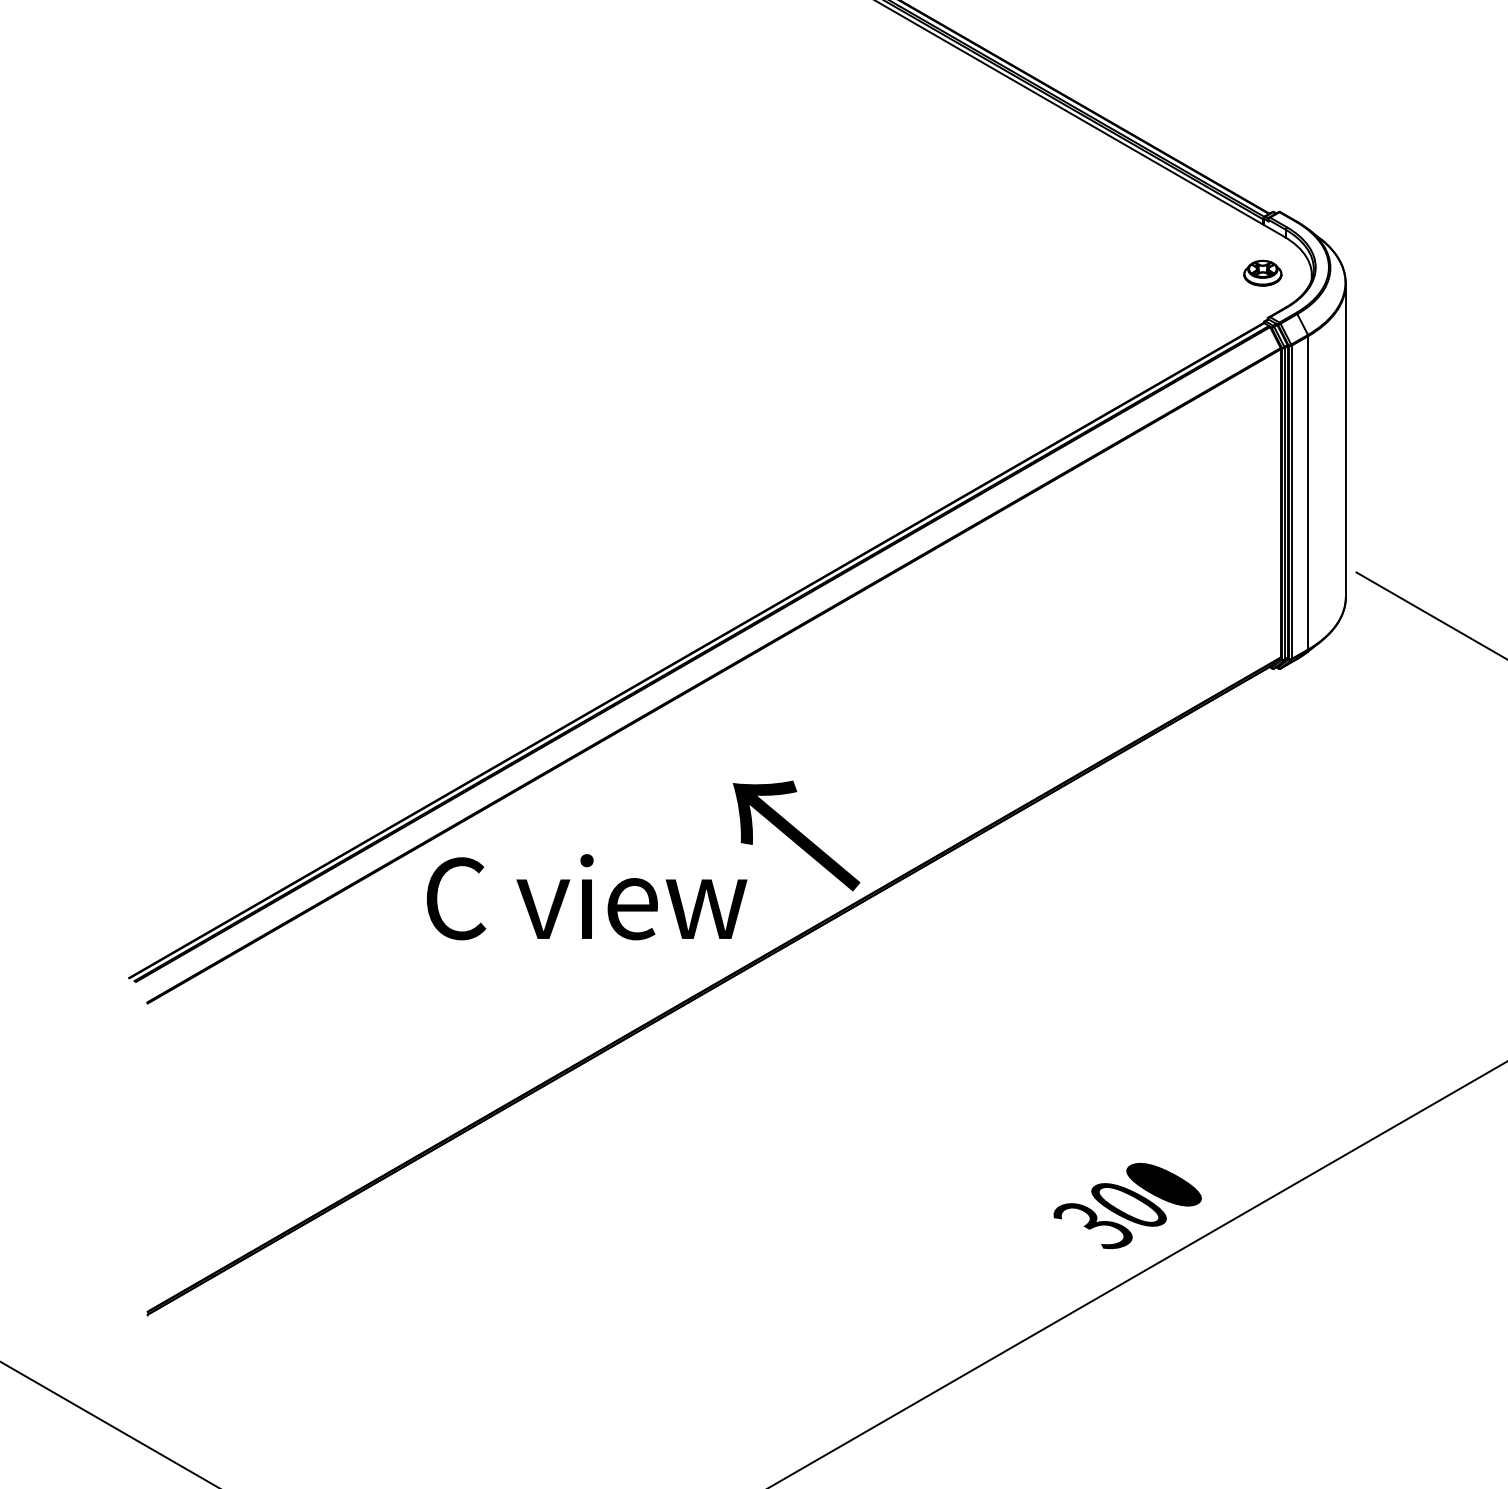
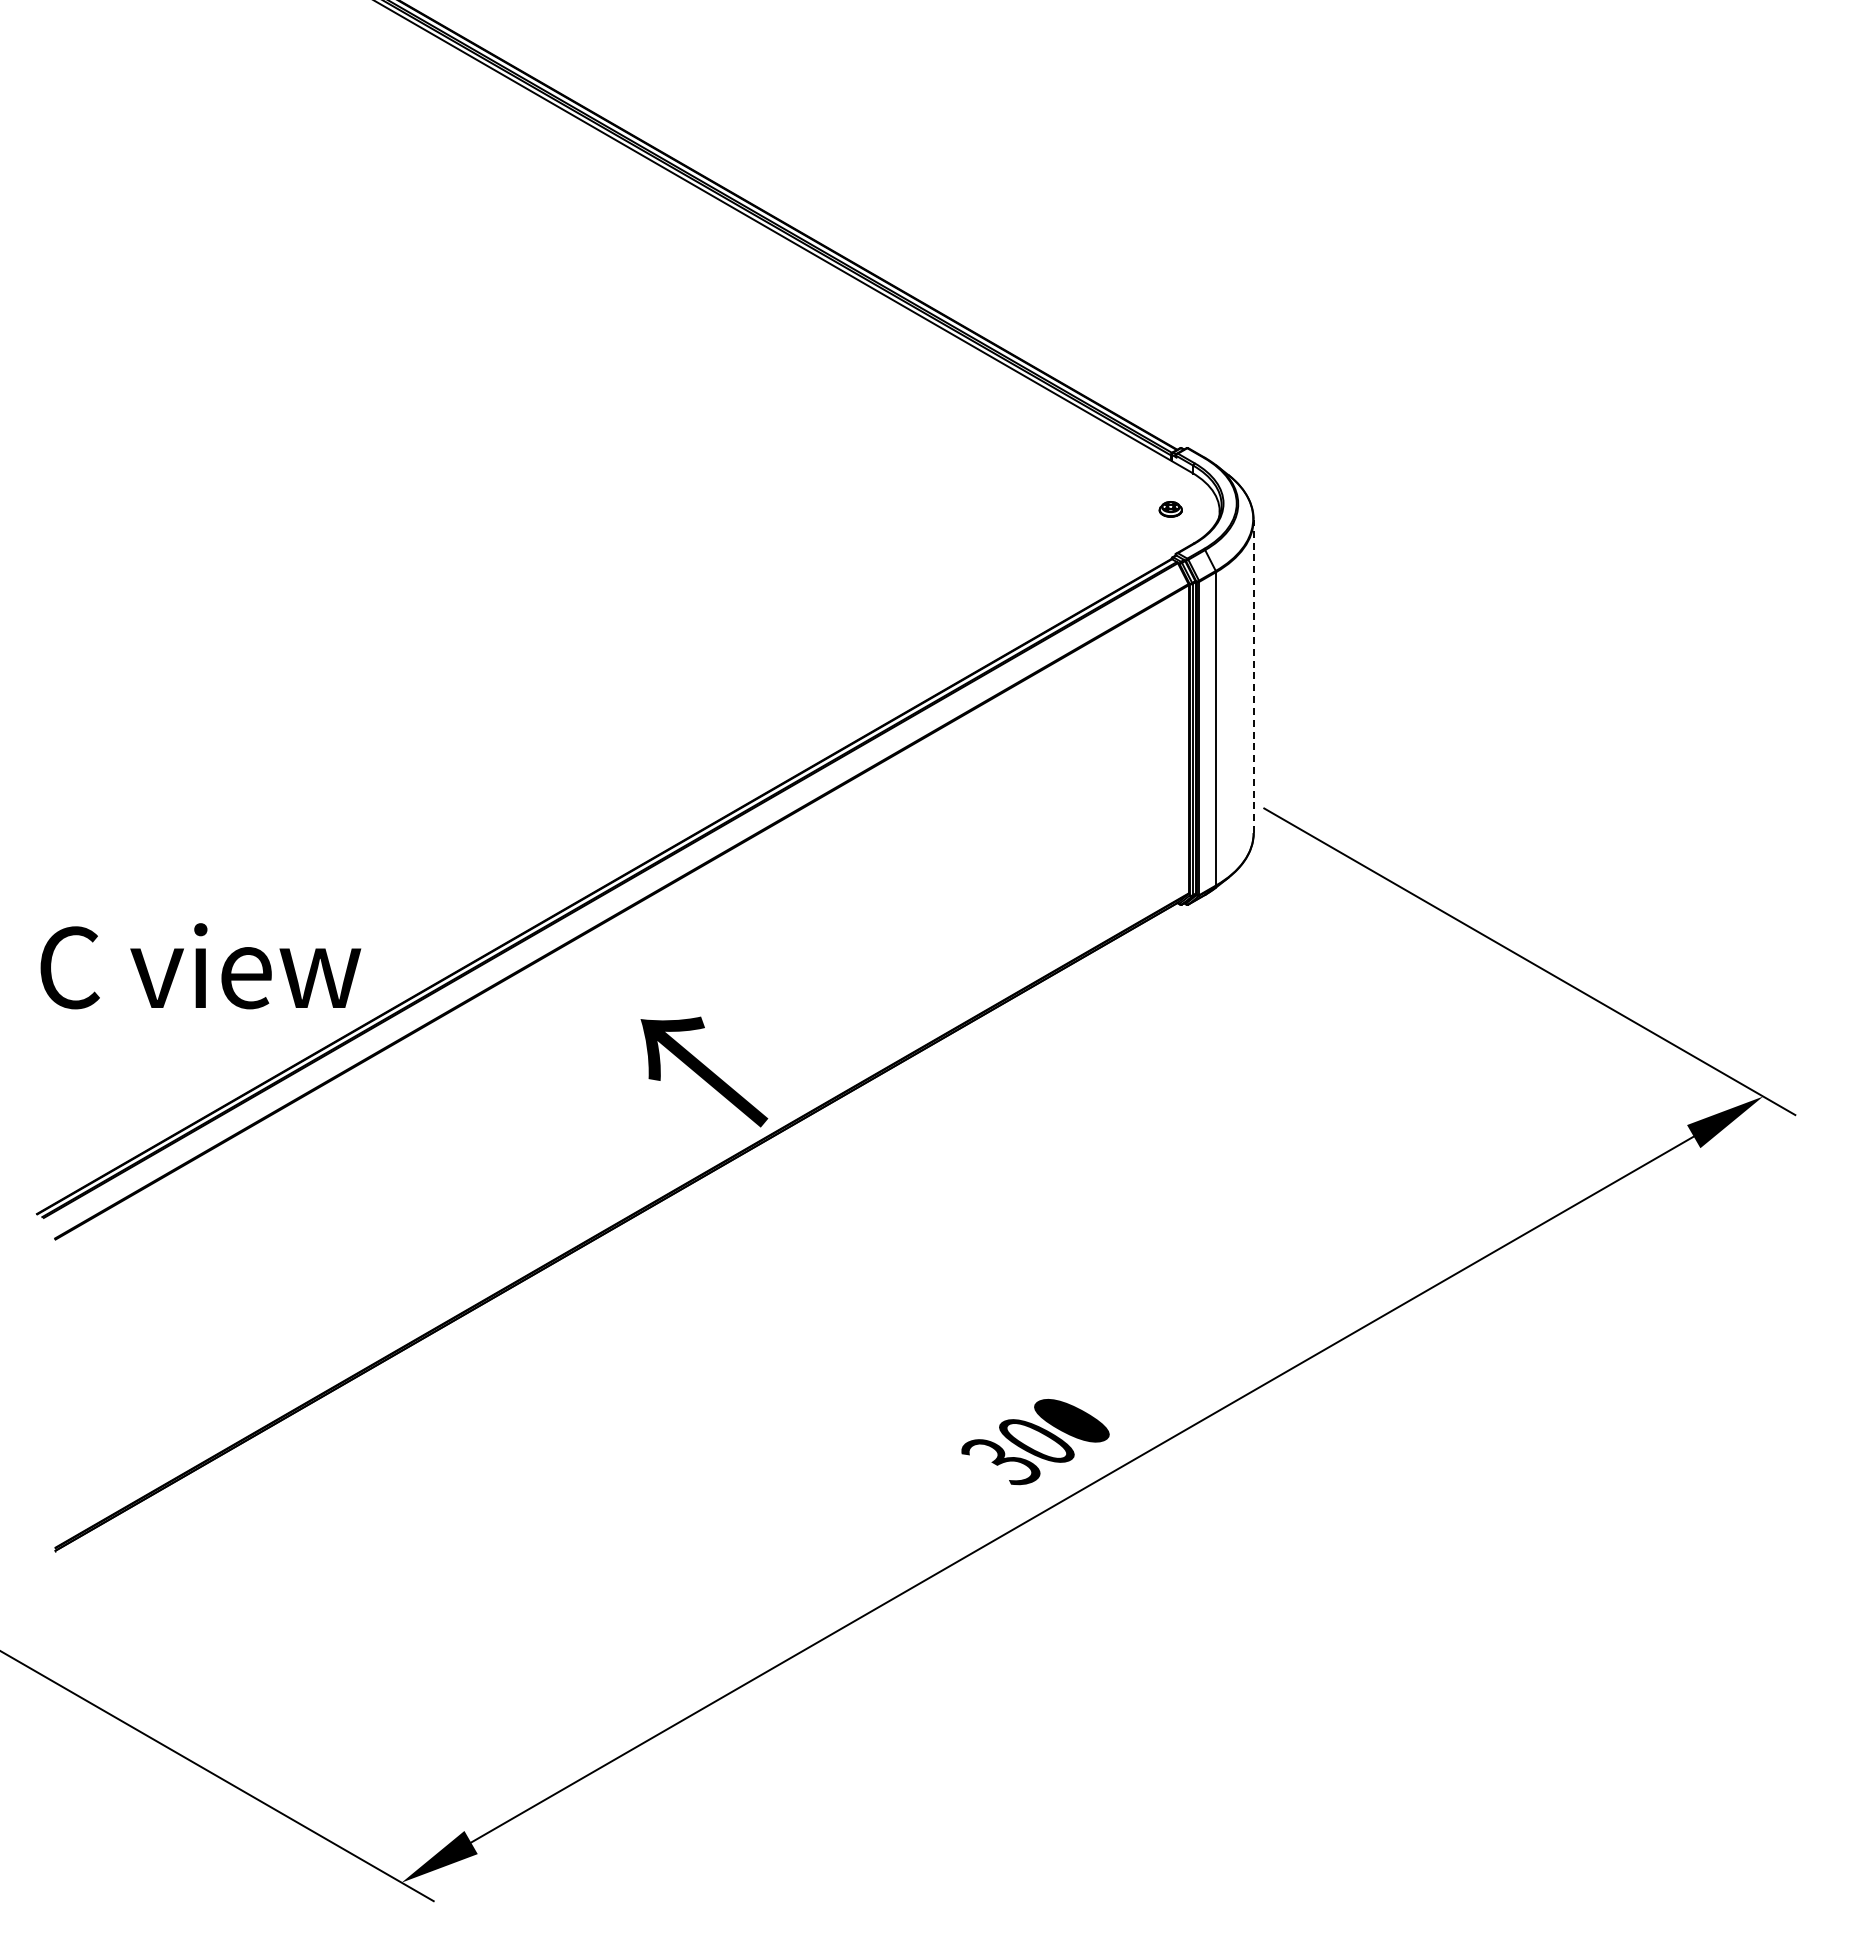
part: (1262, 273) -> (1170, 509), size x0.6
line: (1345, 440) -> (1253, 676), solid -> dashed
text: (586, 897) -> (200, 966), moved

